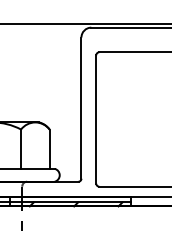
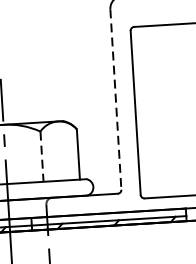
line: (81, 108) -> (115, 100), solid -> dashed
line: (21, 149) -> (42, 157), solid -> dashed

